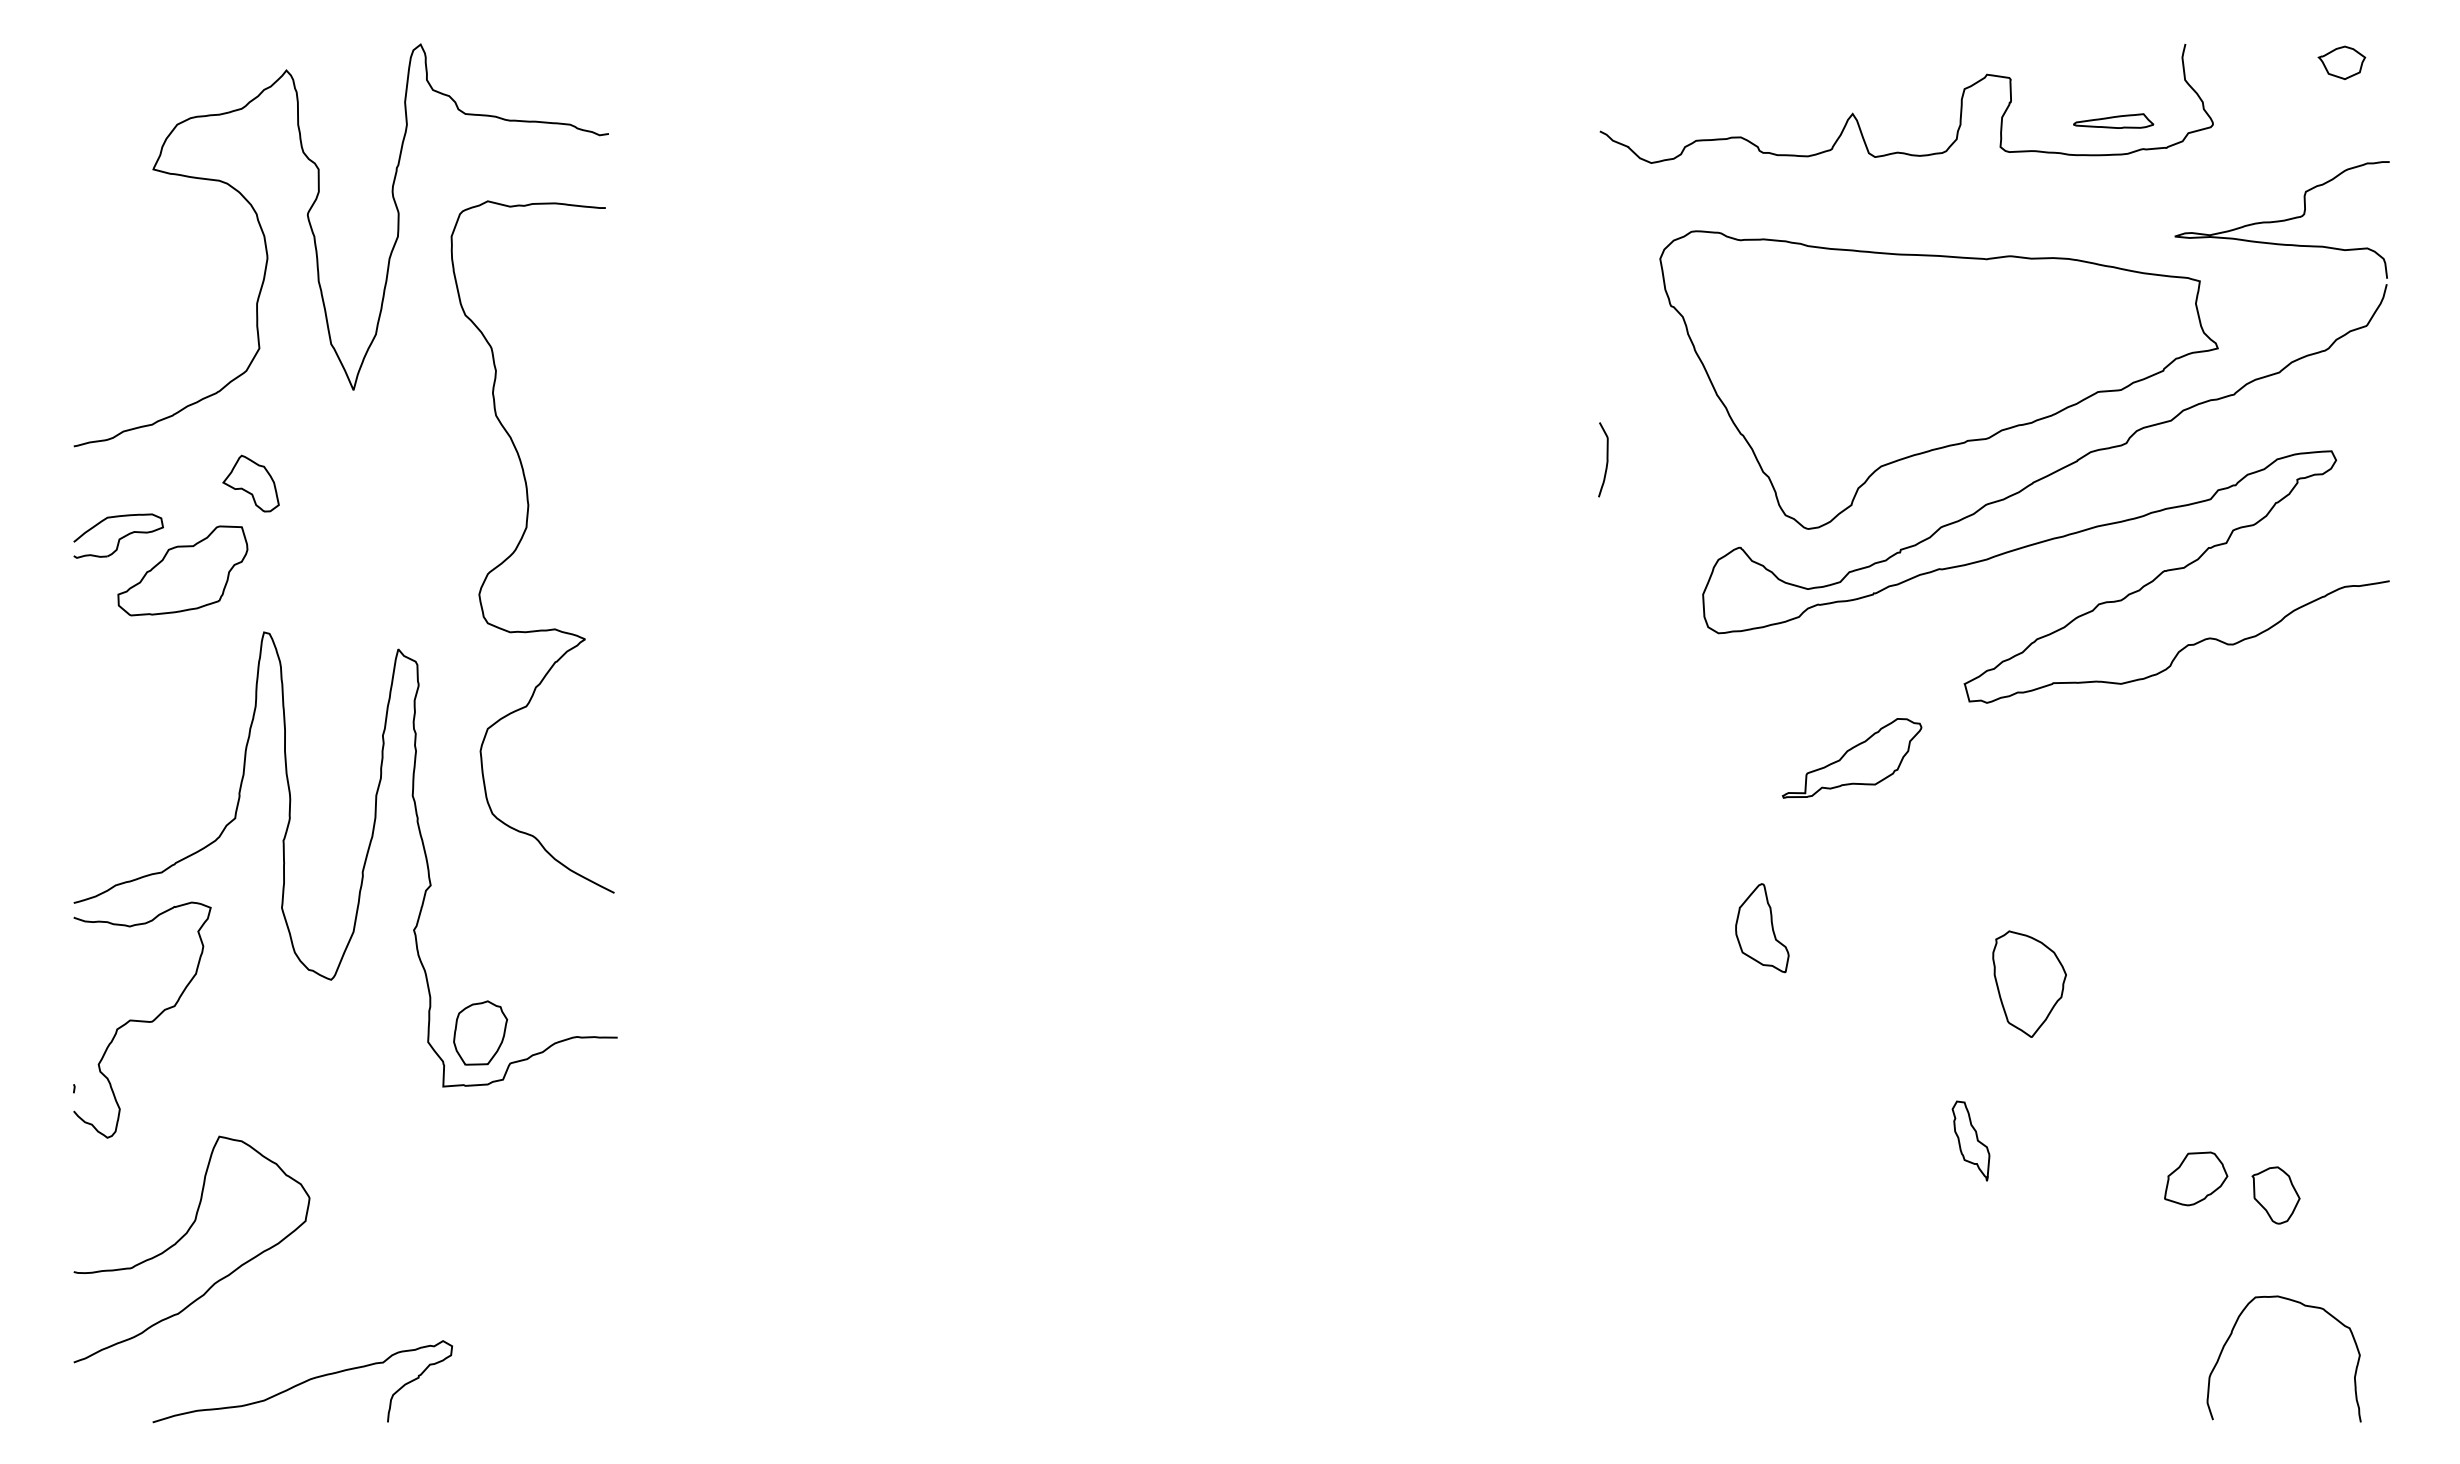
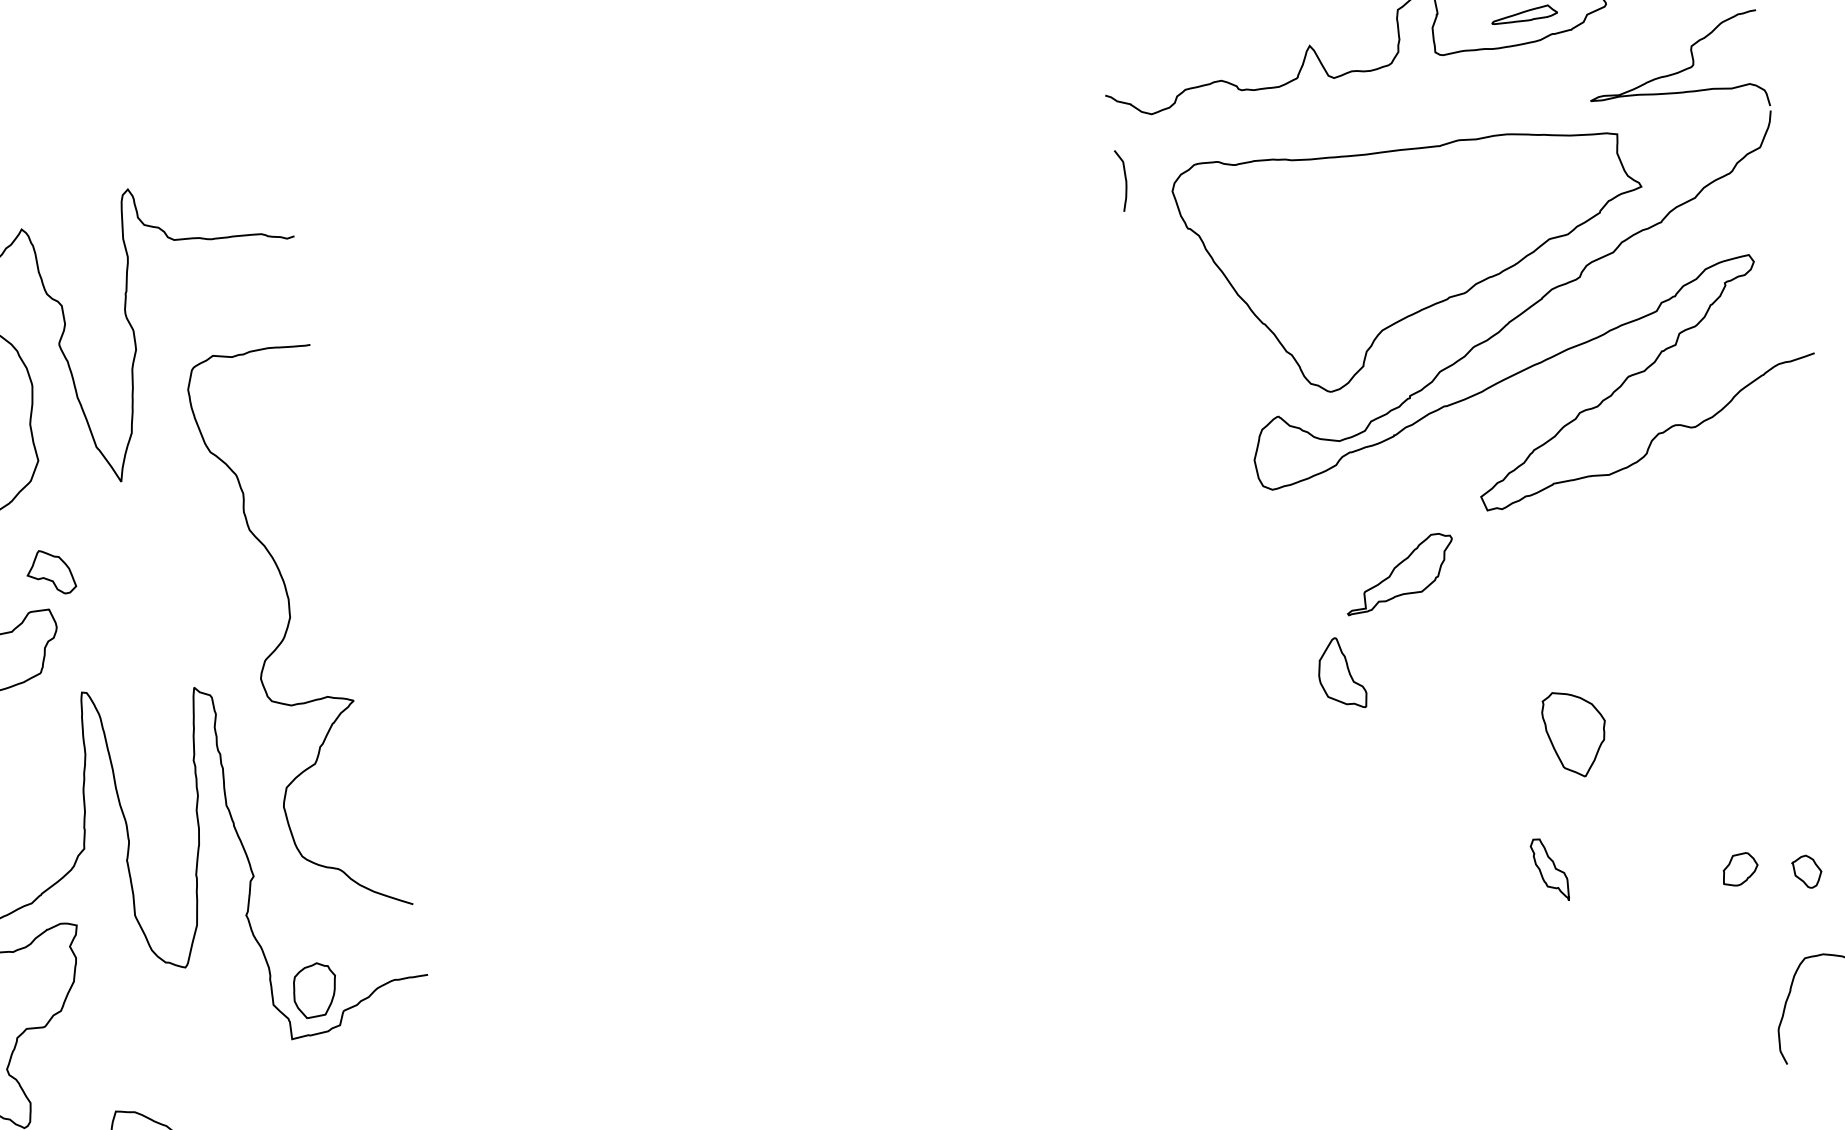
curve: (1606, 459) -> (1125, 179), moved
curve: (521, 541) -> (288, 629), moved
part: (1762, 928) -> (1341, 674), moved
part: (2196, 1178) -> (1740, 869), size x0.7
part: (2275, 1195) -> (1807, 872), size x0.7

